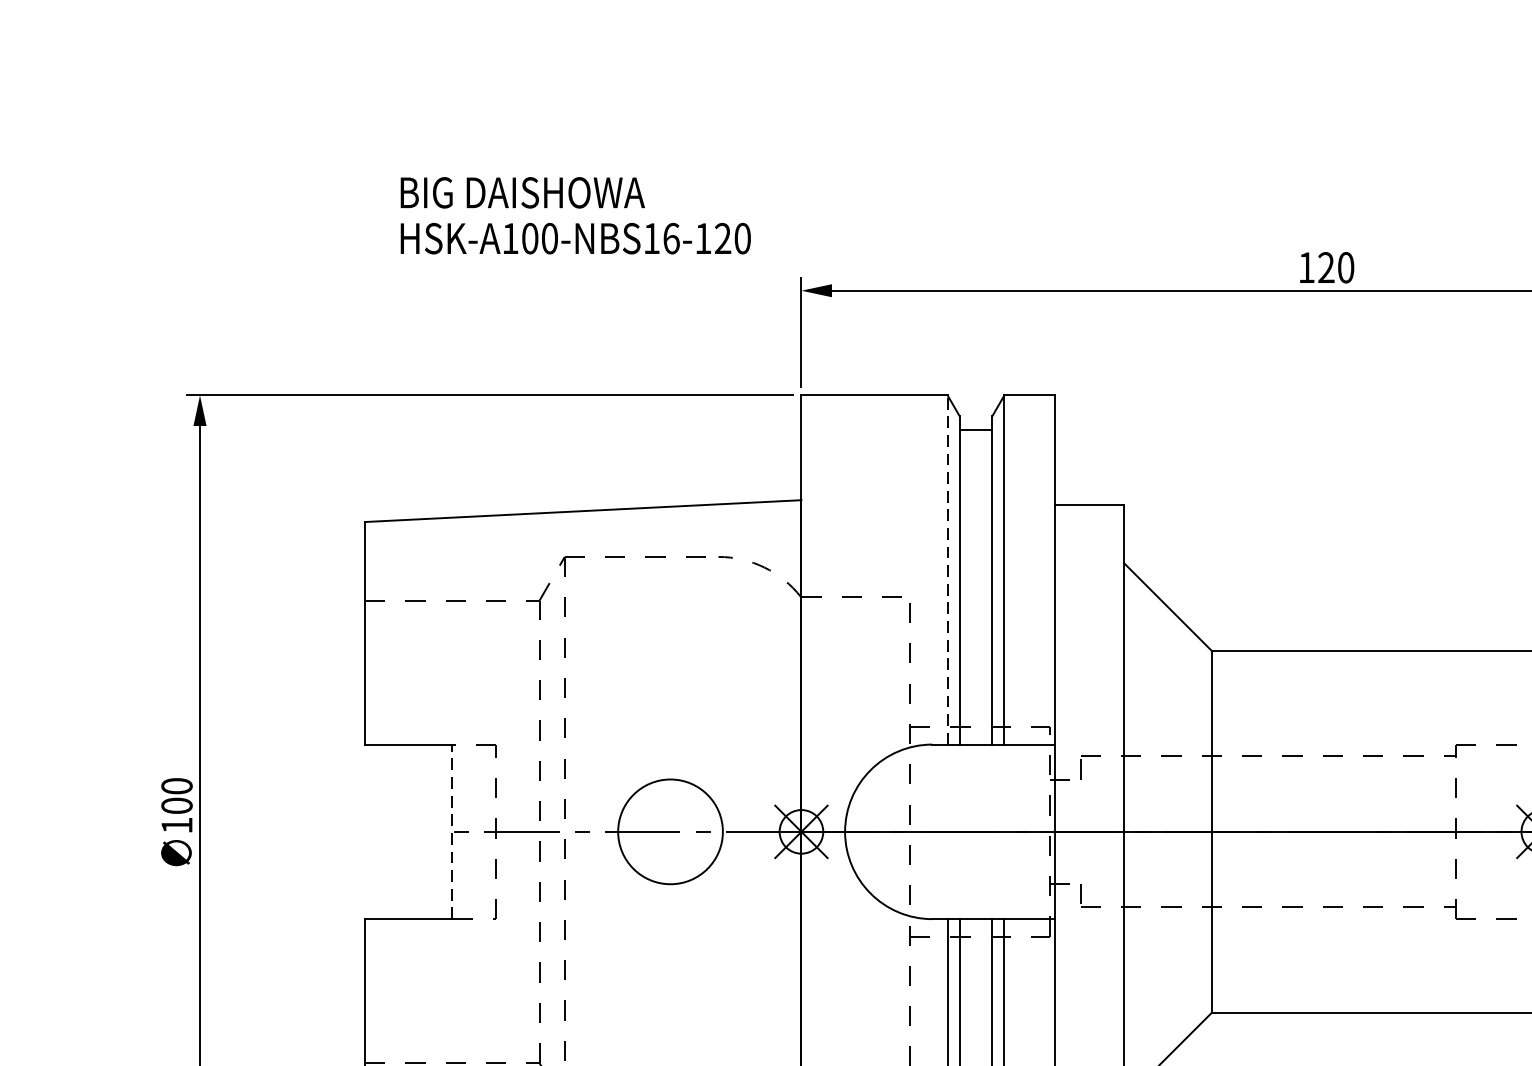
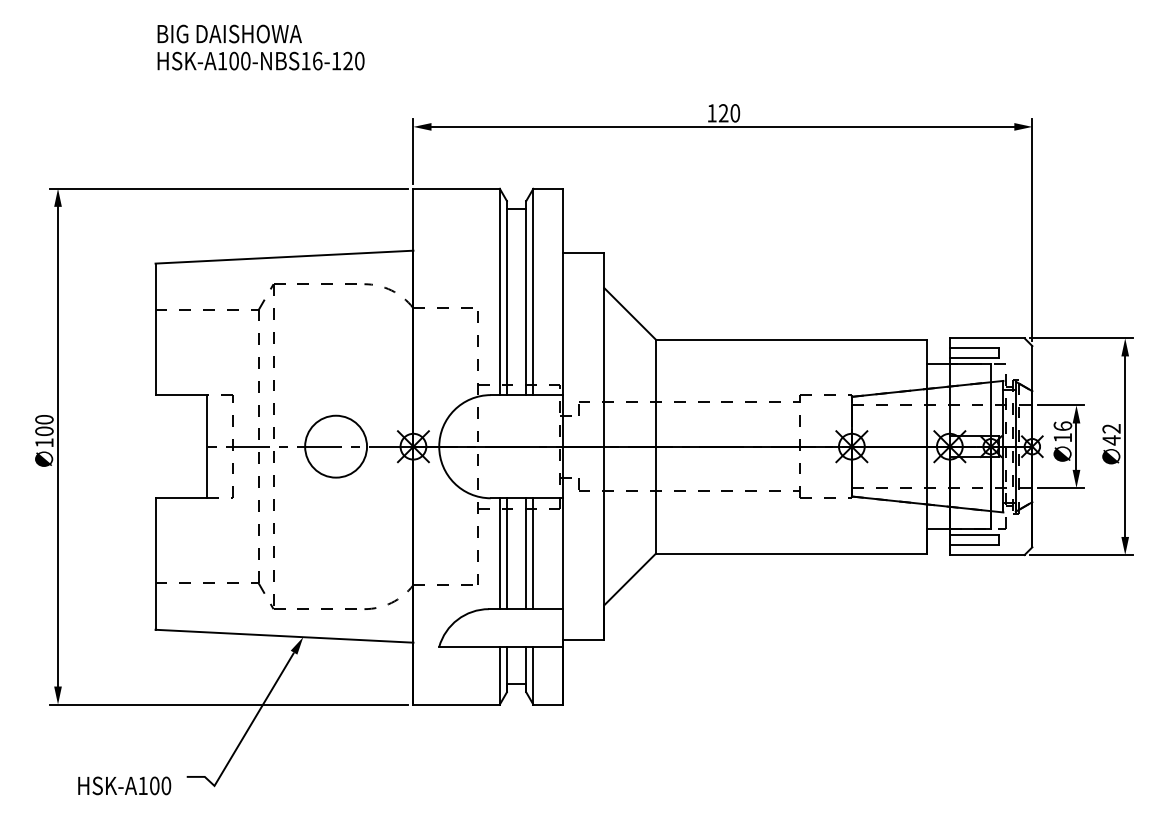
text: (574, 215) -> (260, 47), moved
line: (947, 569) -> (499, 291), dashed -> solid
line: (452, 831) -> (207, 446), dashed -> solid

